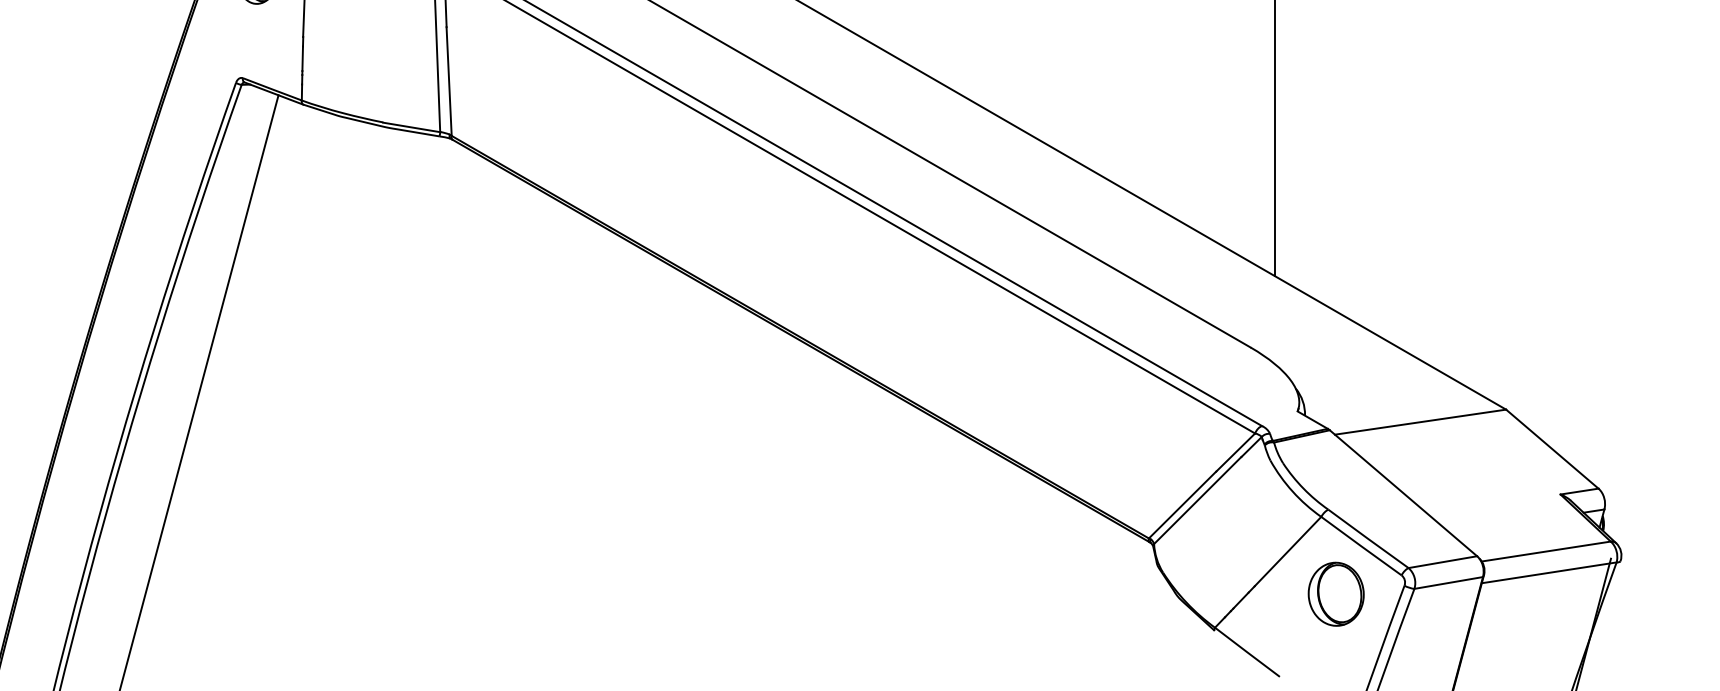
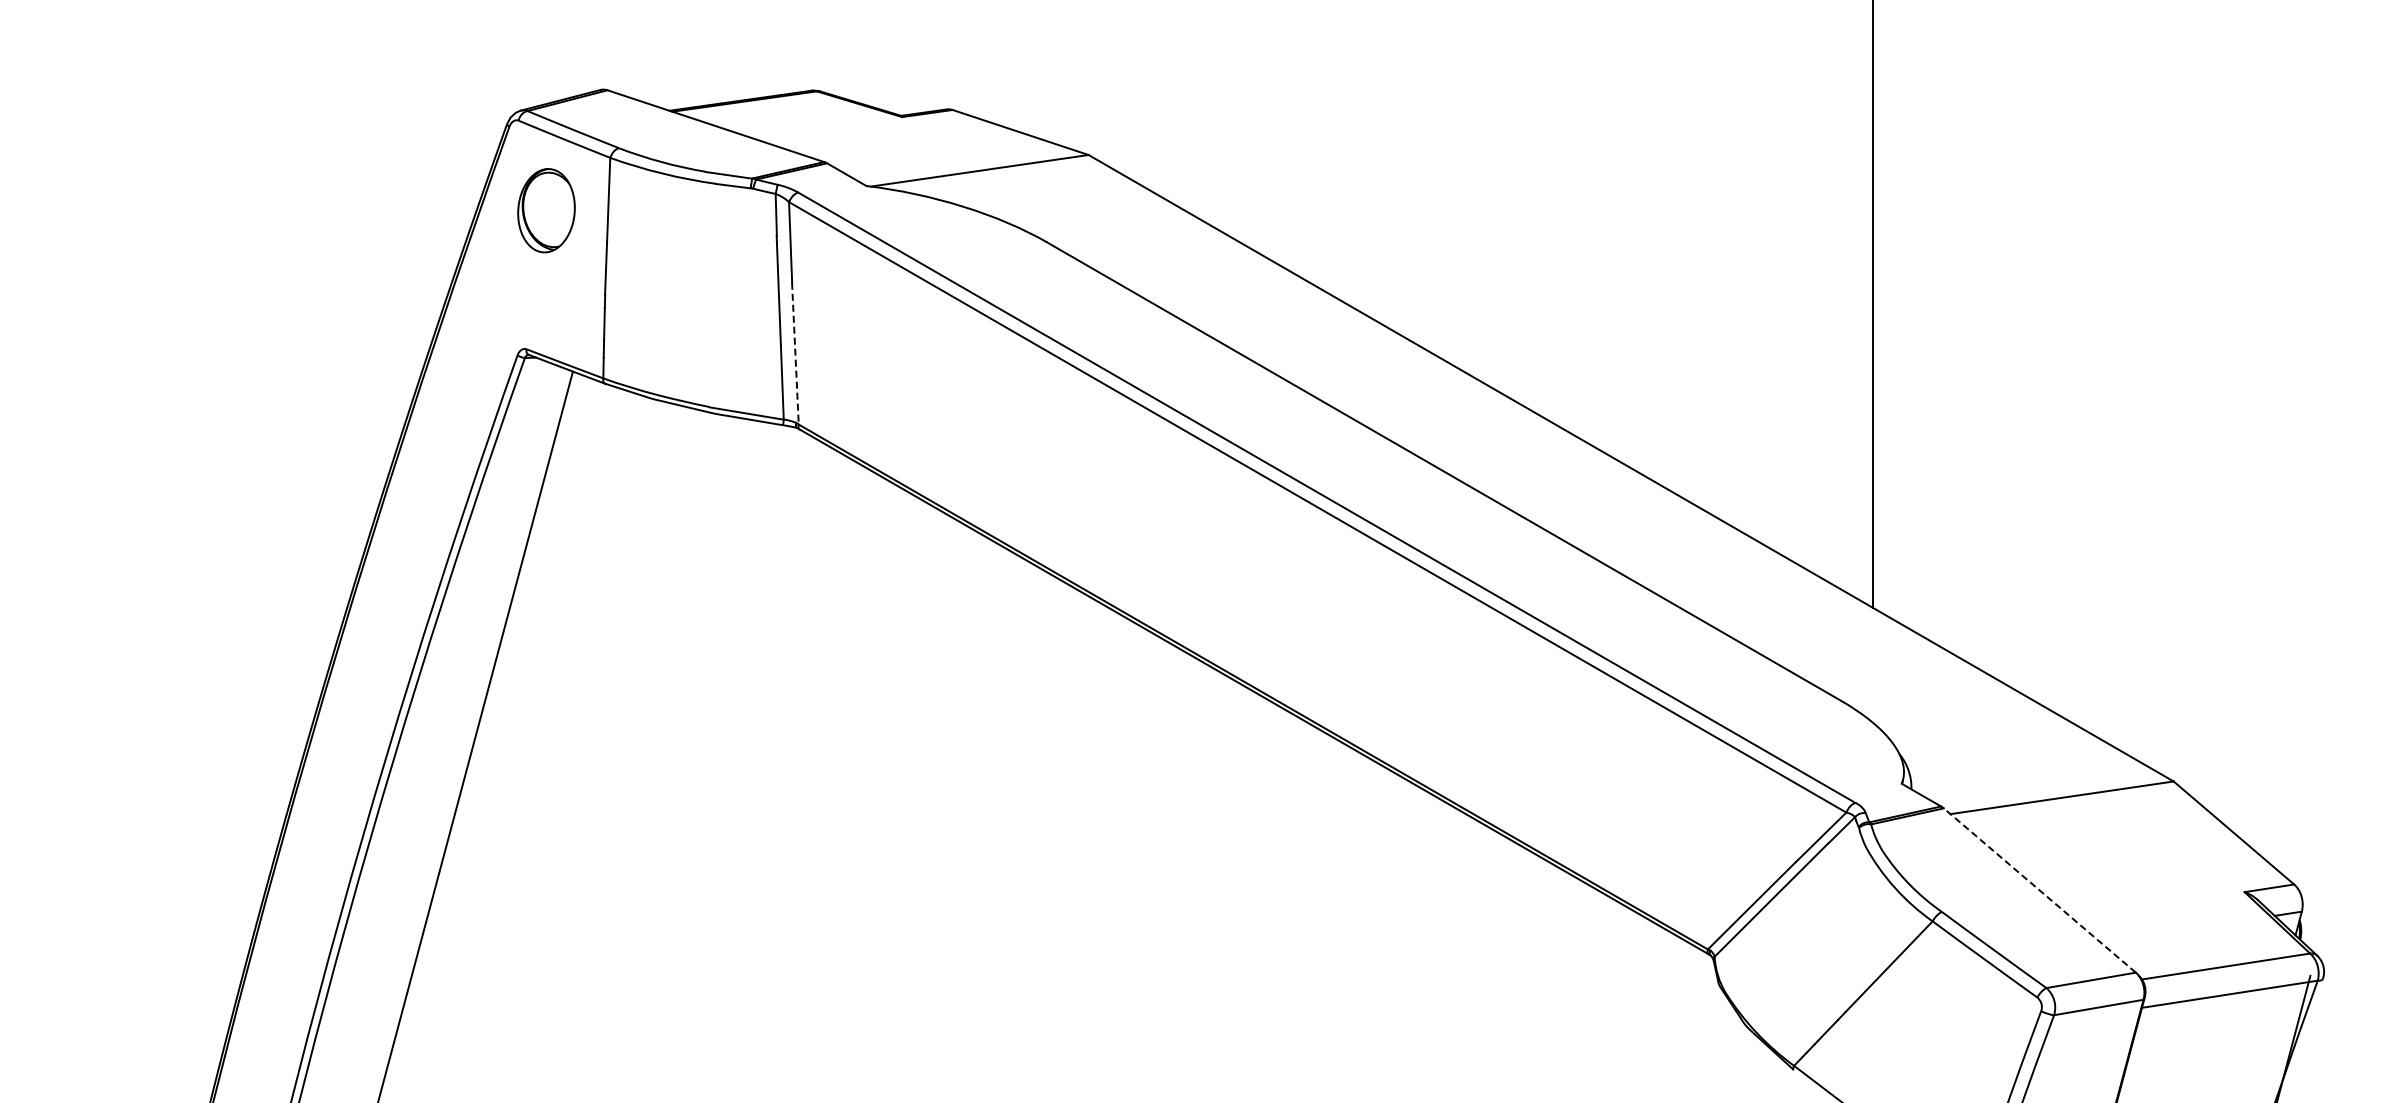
line: (449, 81) -> (795, 353), solid -> dashed
line: (1403, 493) -> (2039, 890), solid -> dashed
part: (1335, 594) -> (1951, 1022), removed

